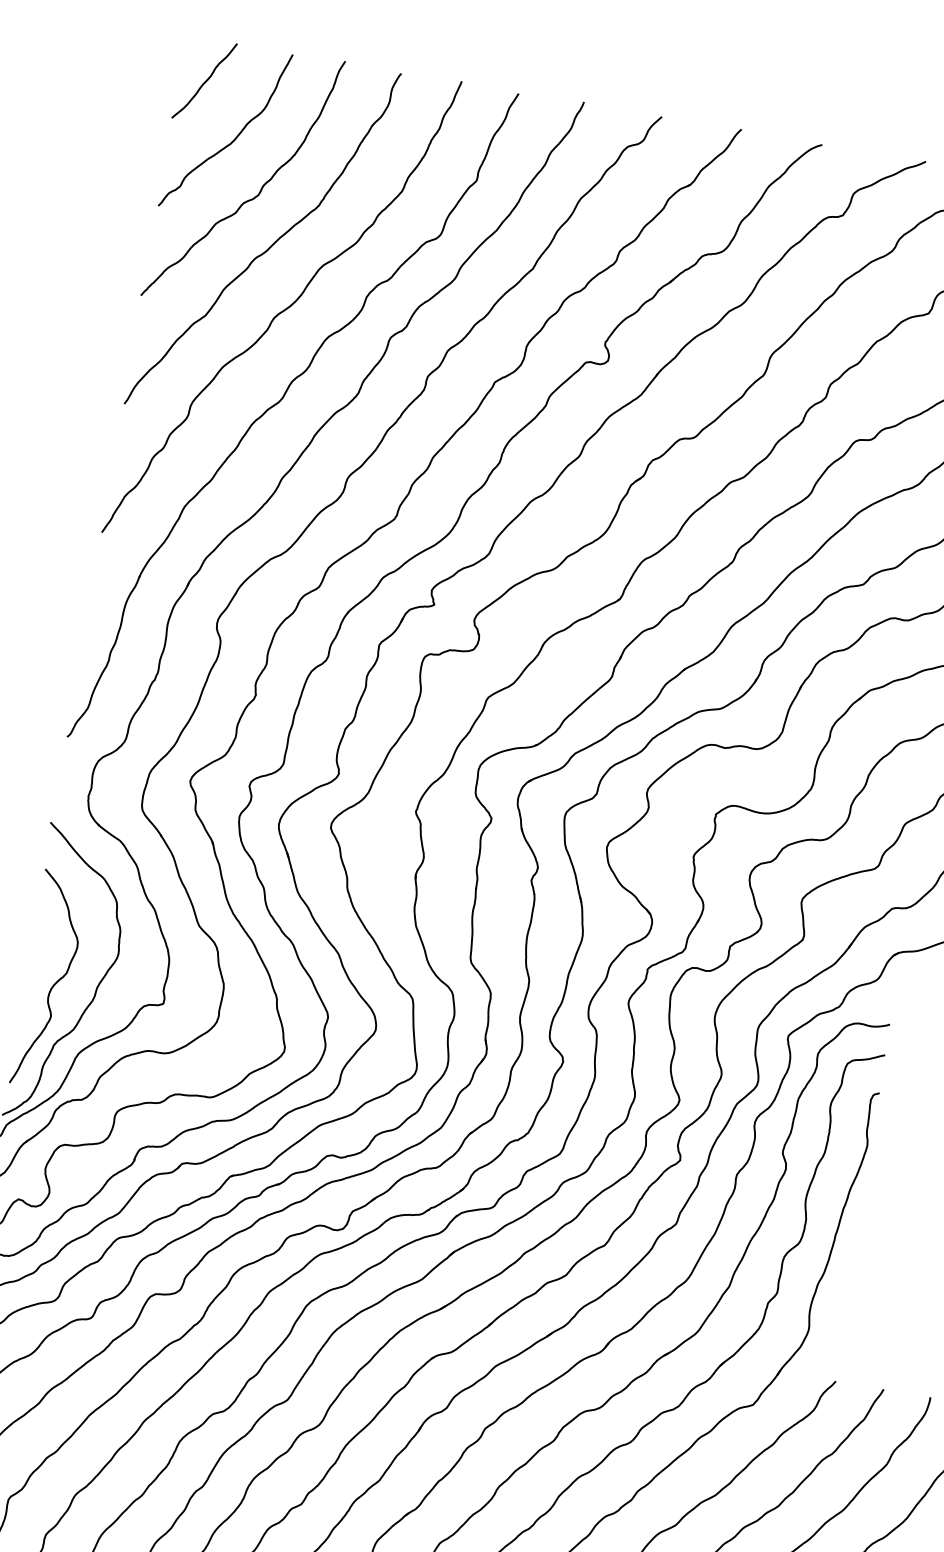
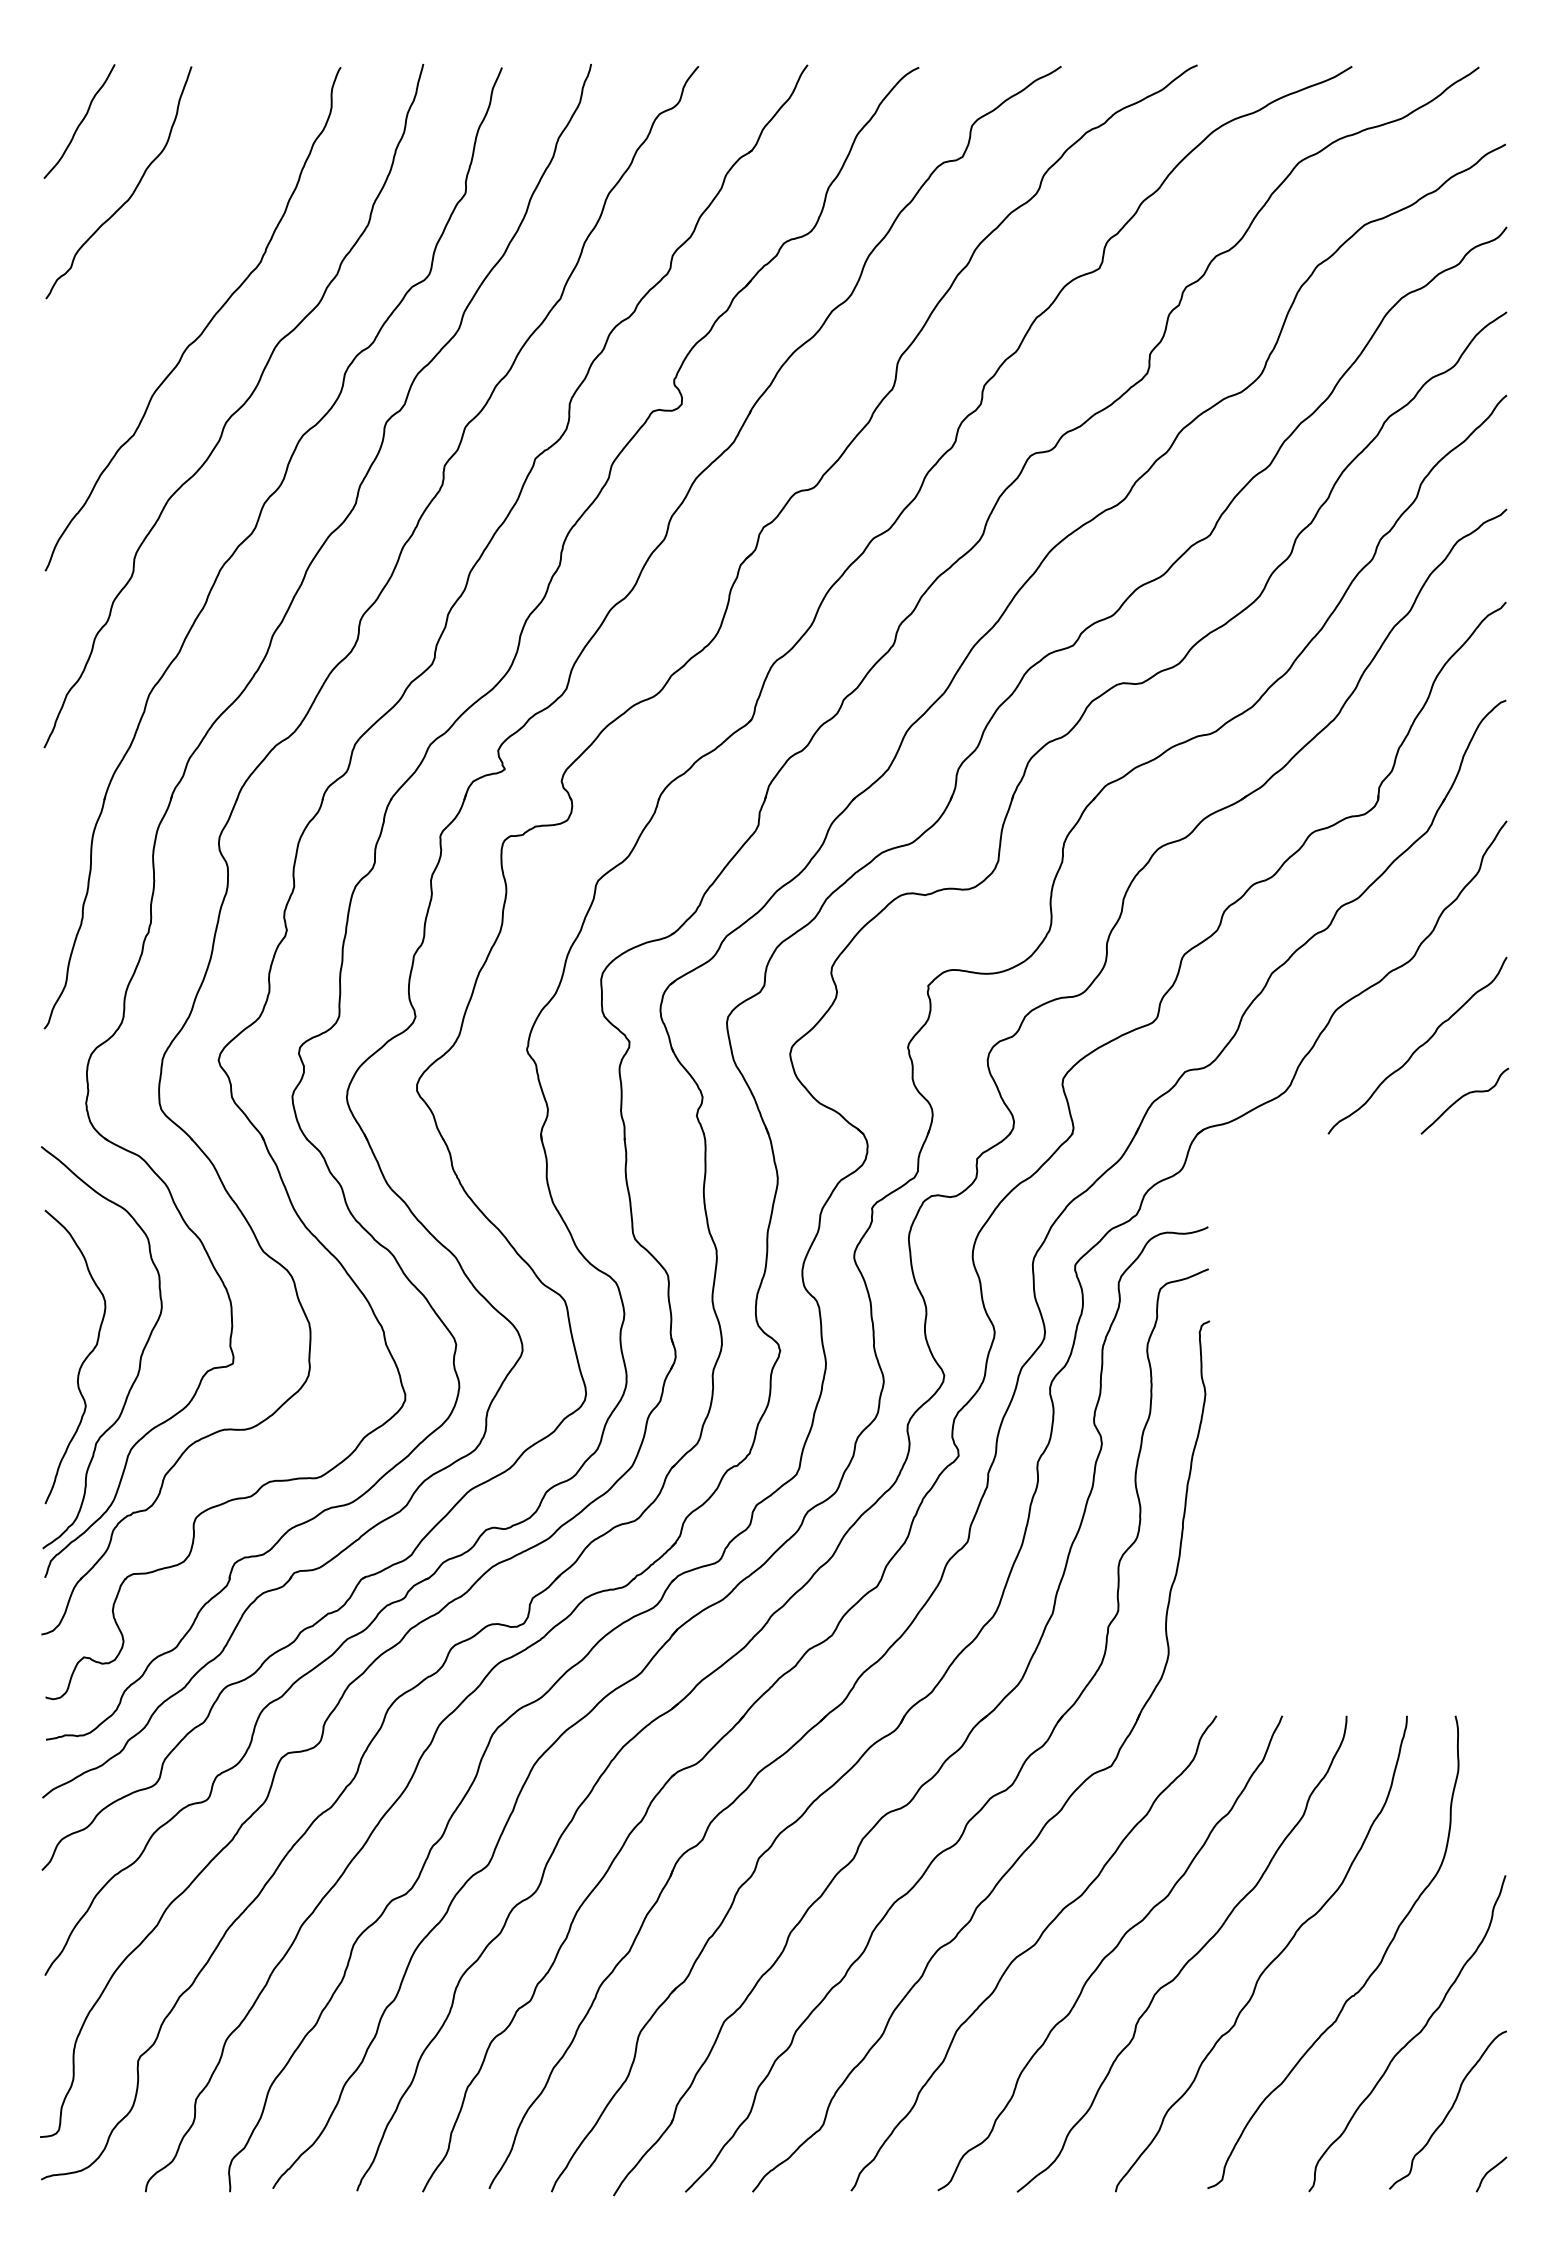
curve: (261, 187) -> (179, 251), removed

